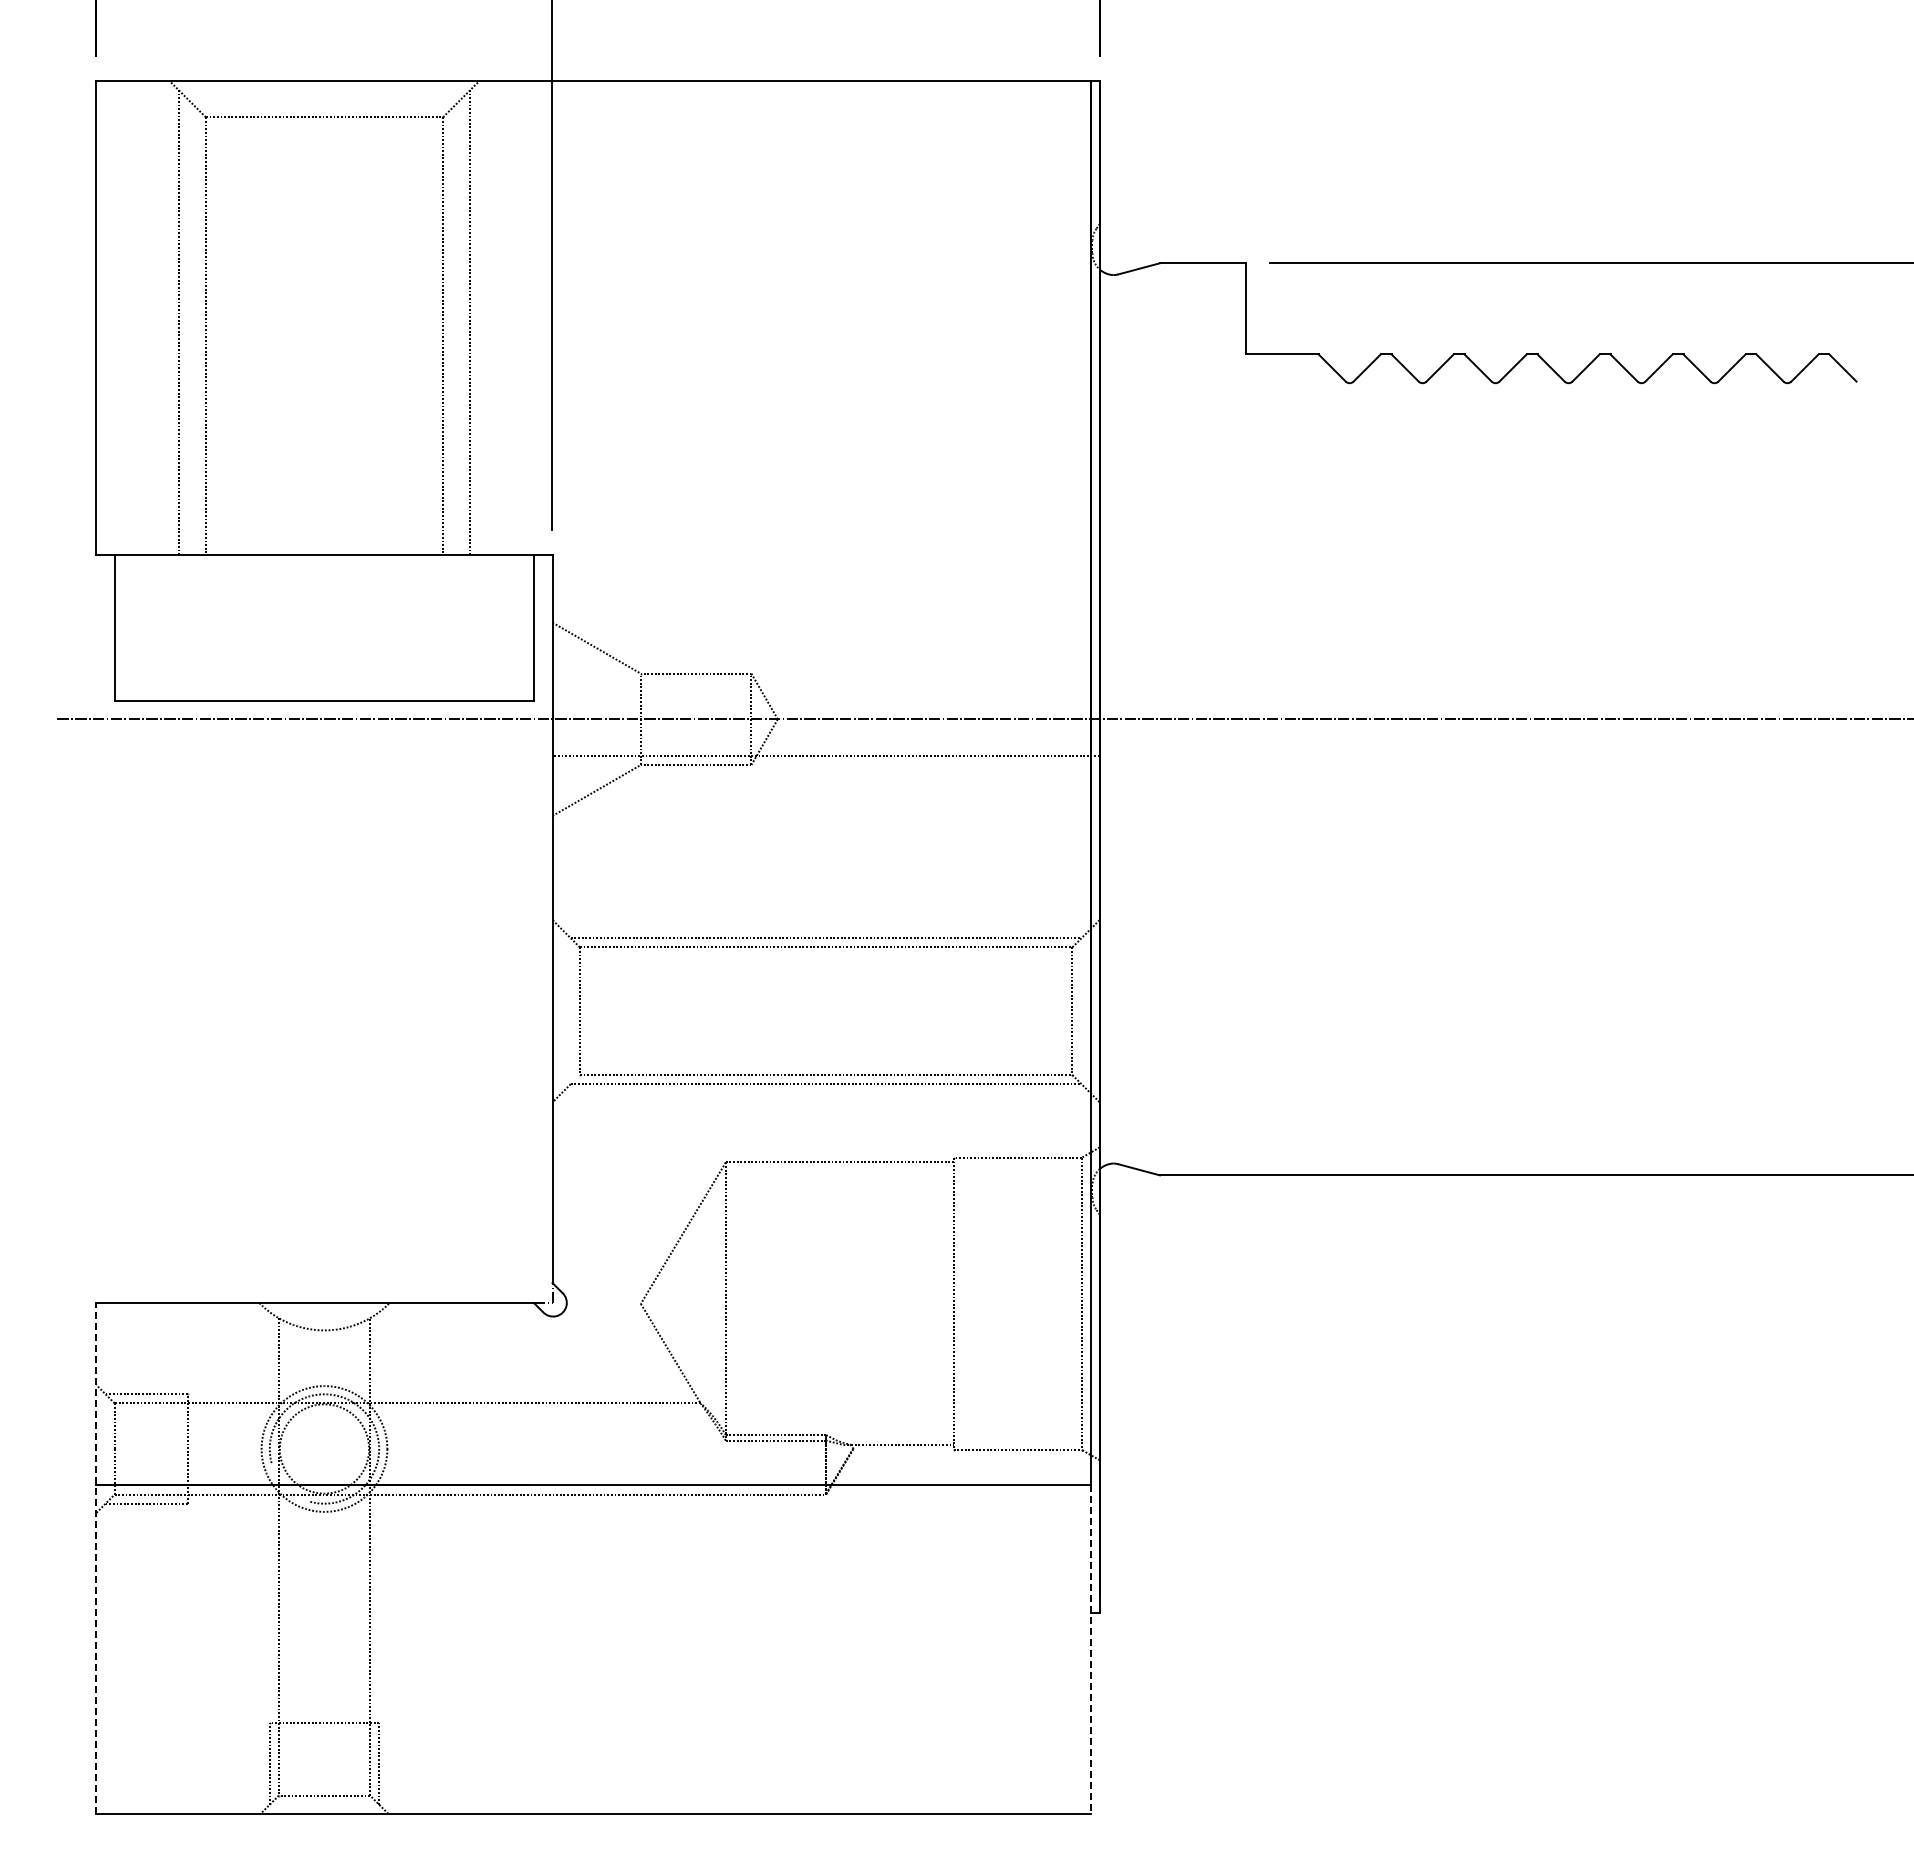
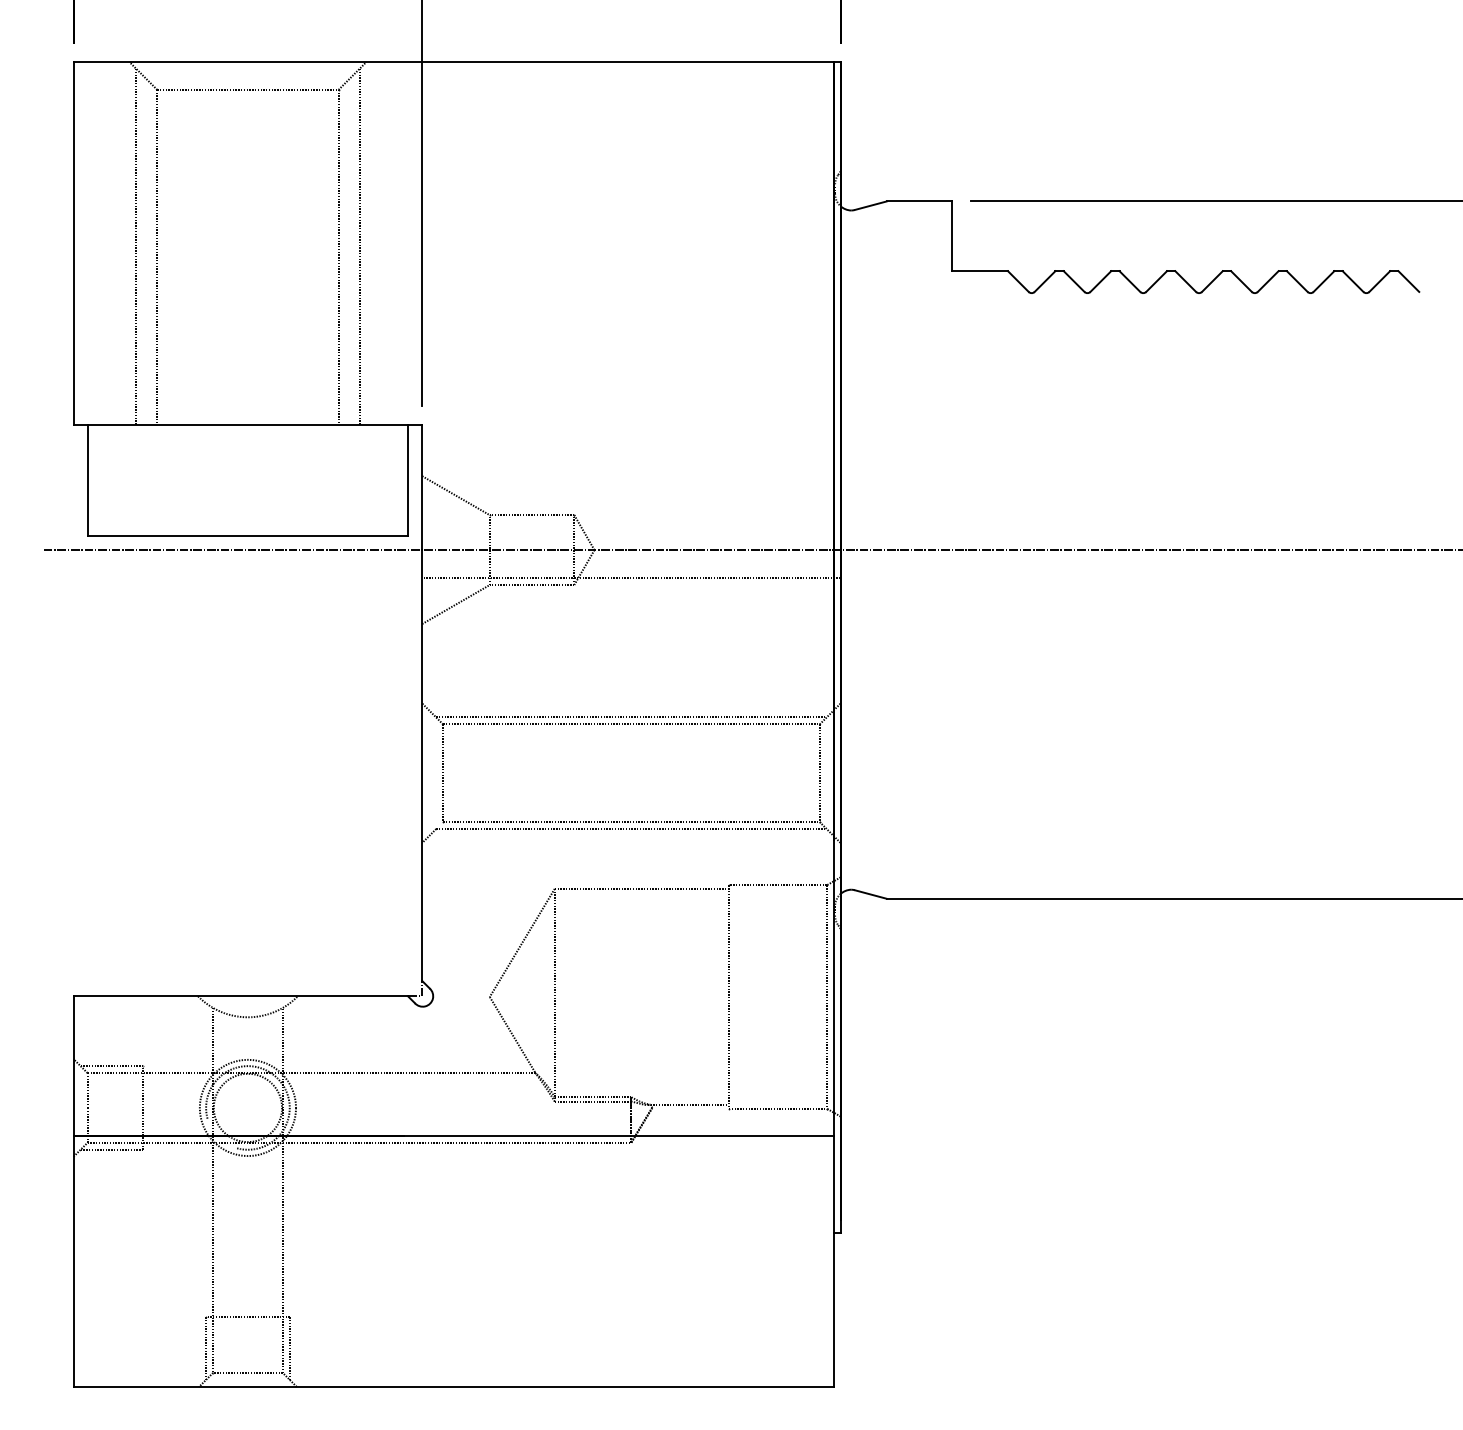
line: (96, 1557) -> (73, 1190), dashed -> solid
line: (1090, 1650) -> (833, 1261), dashed -> solid

